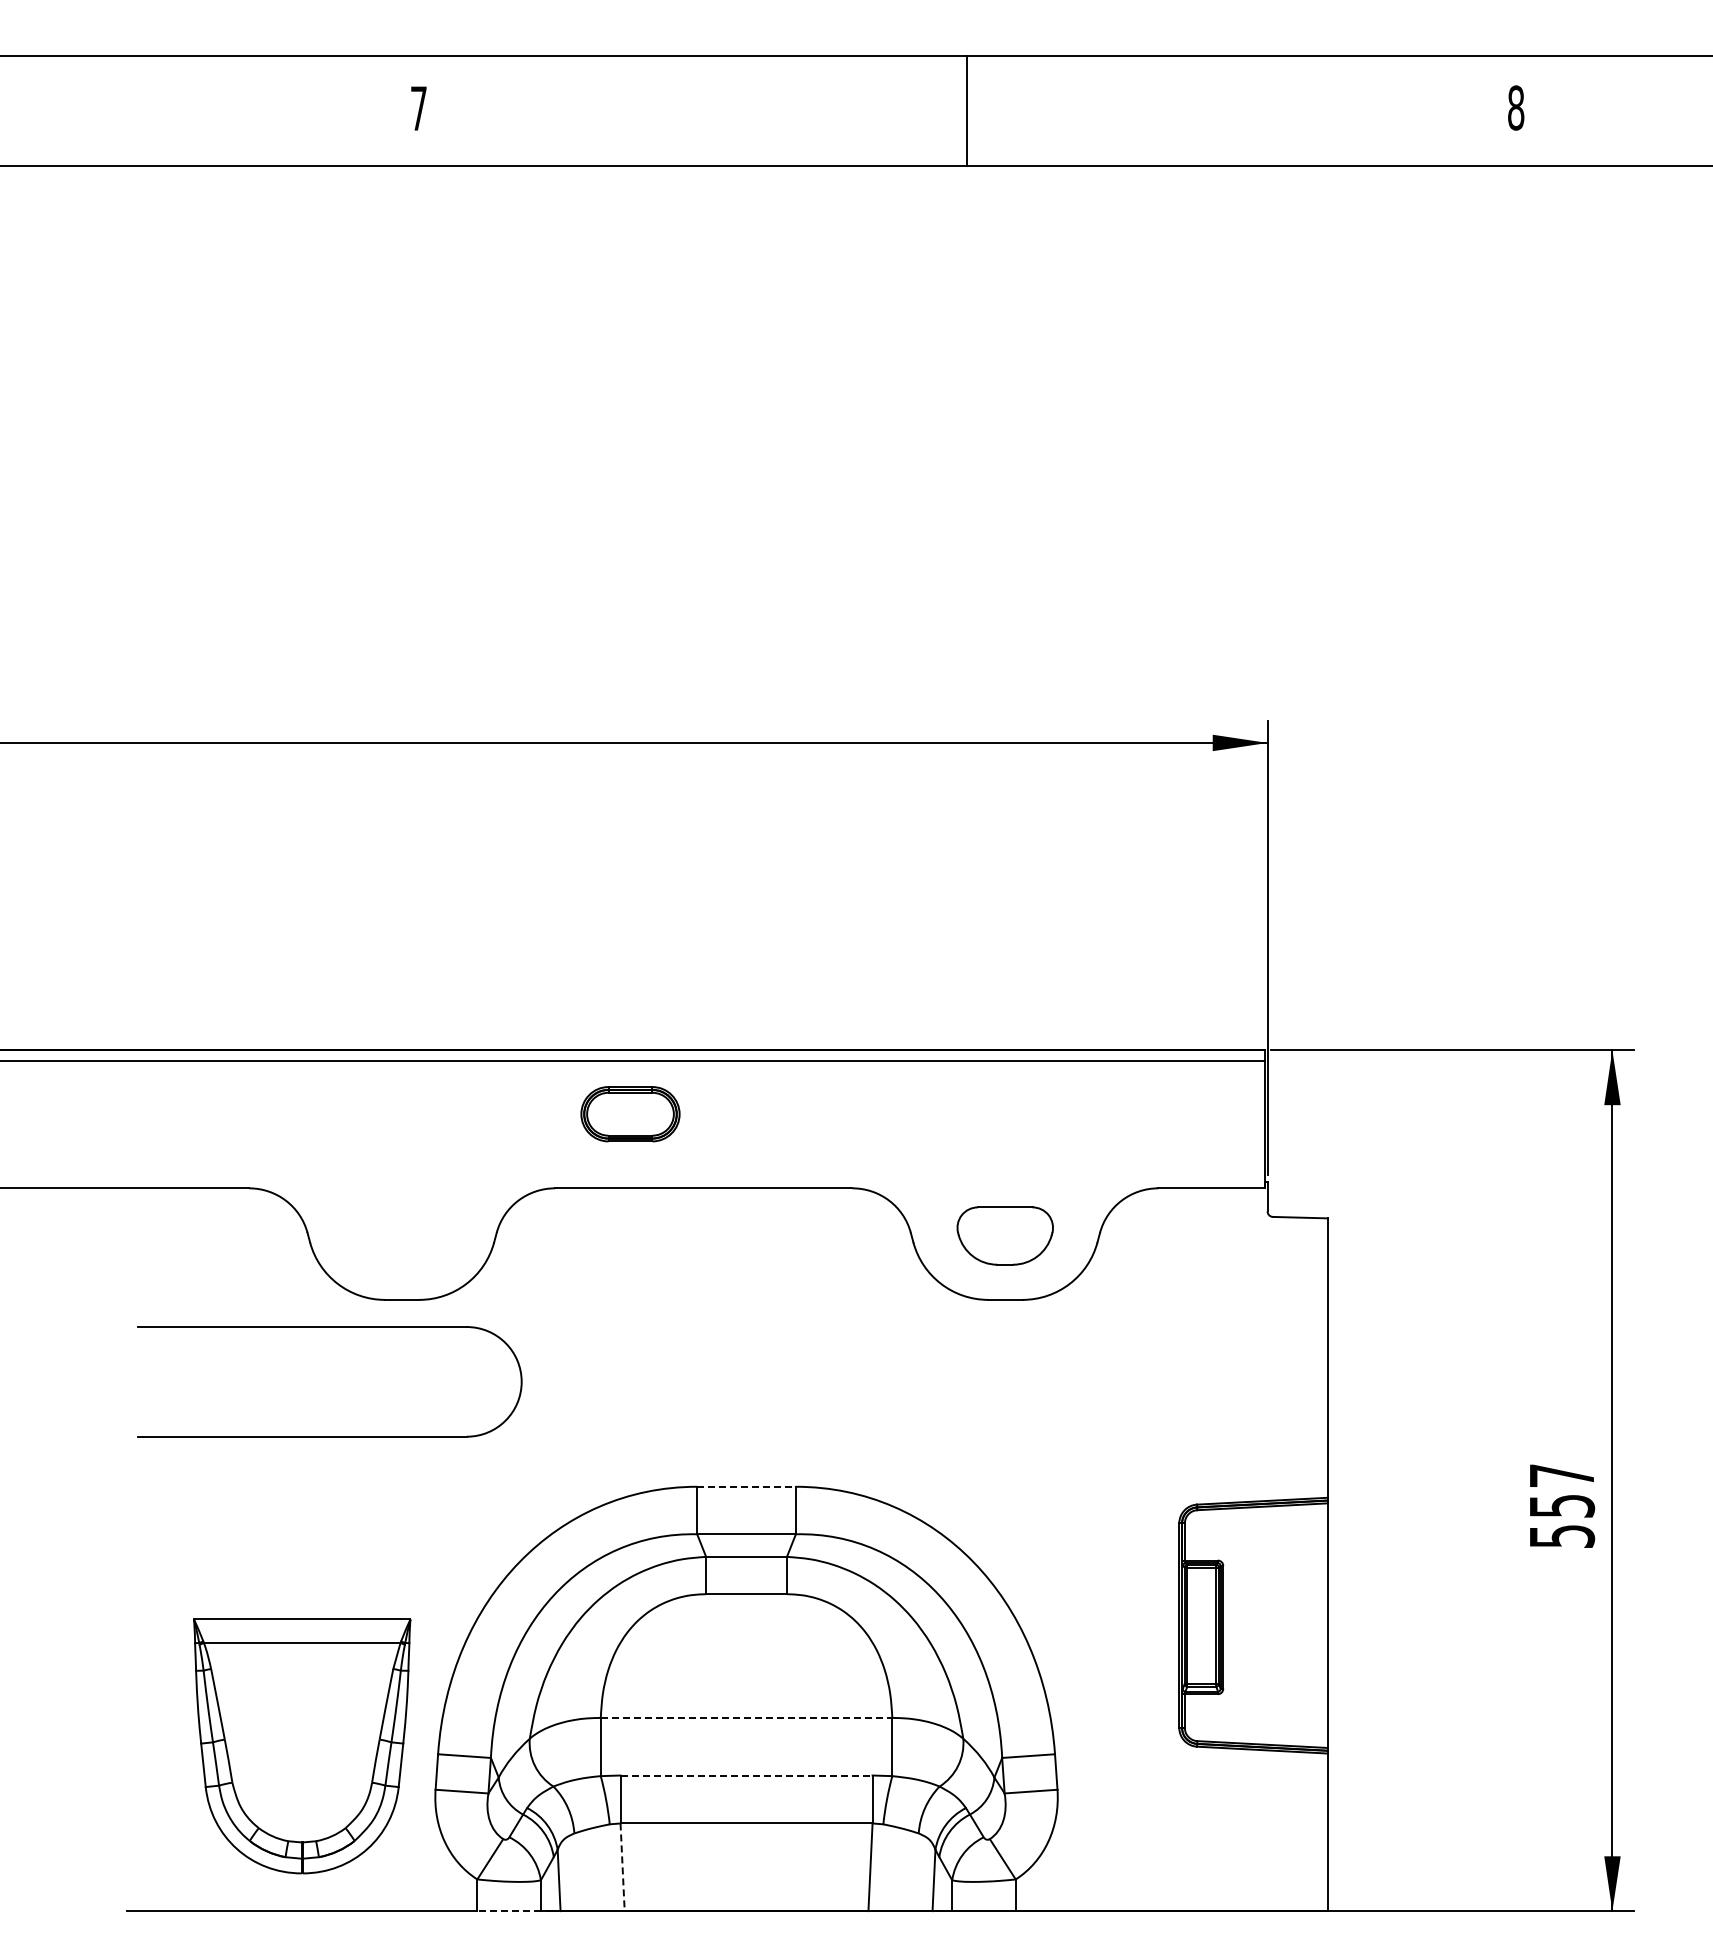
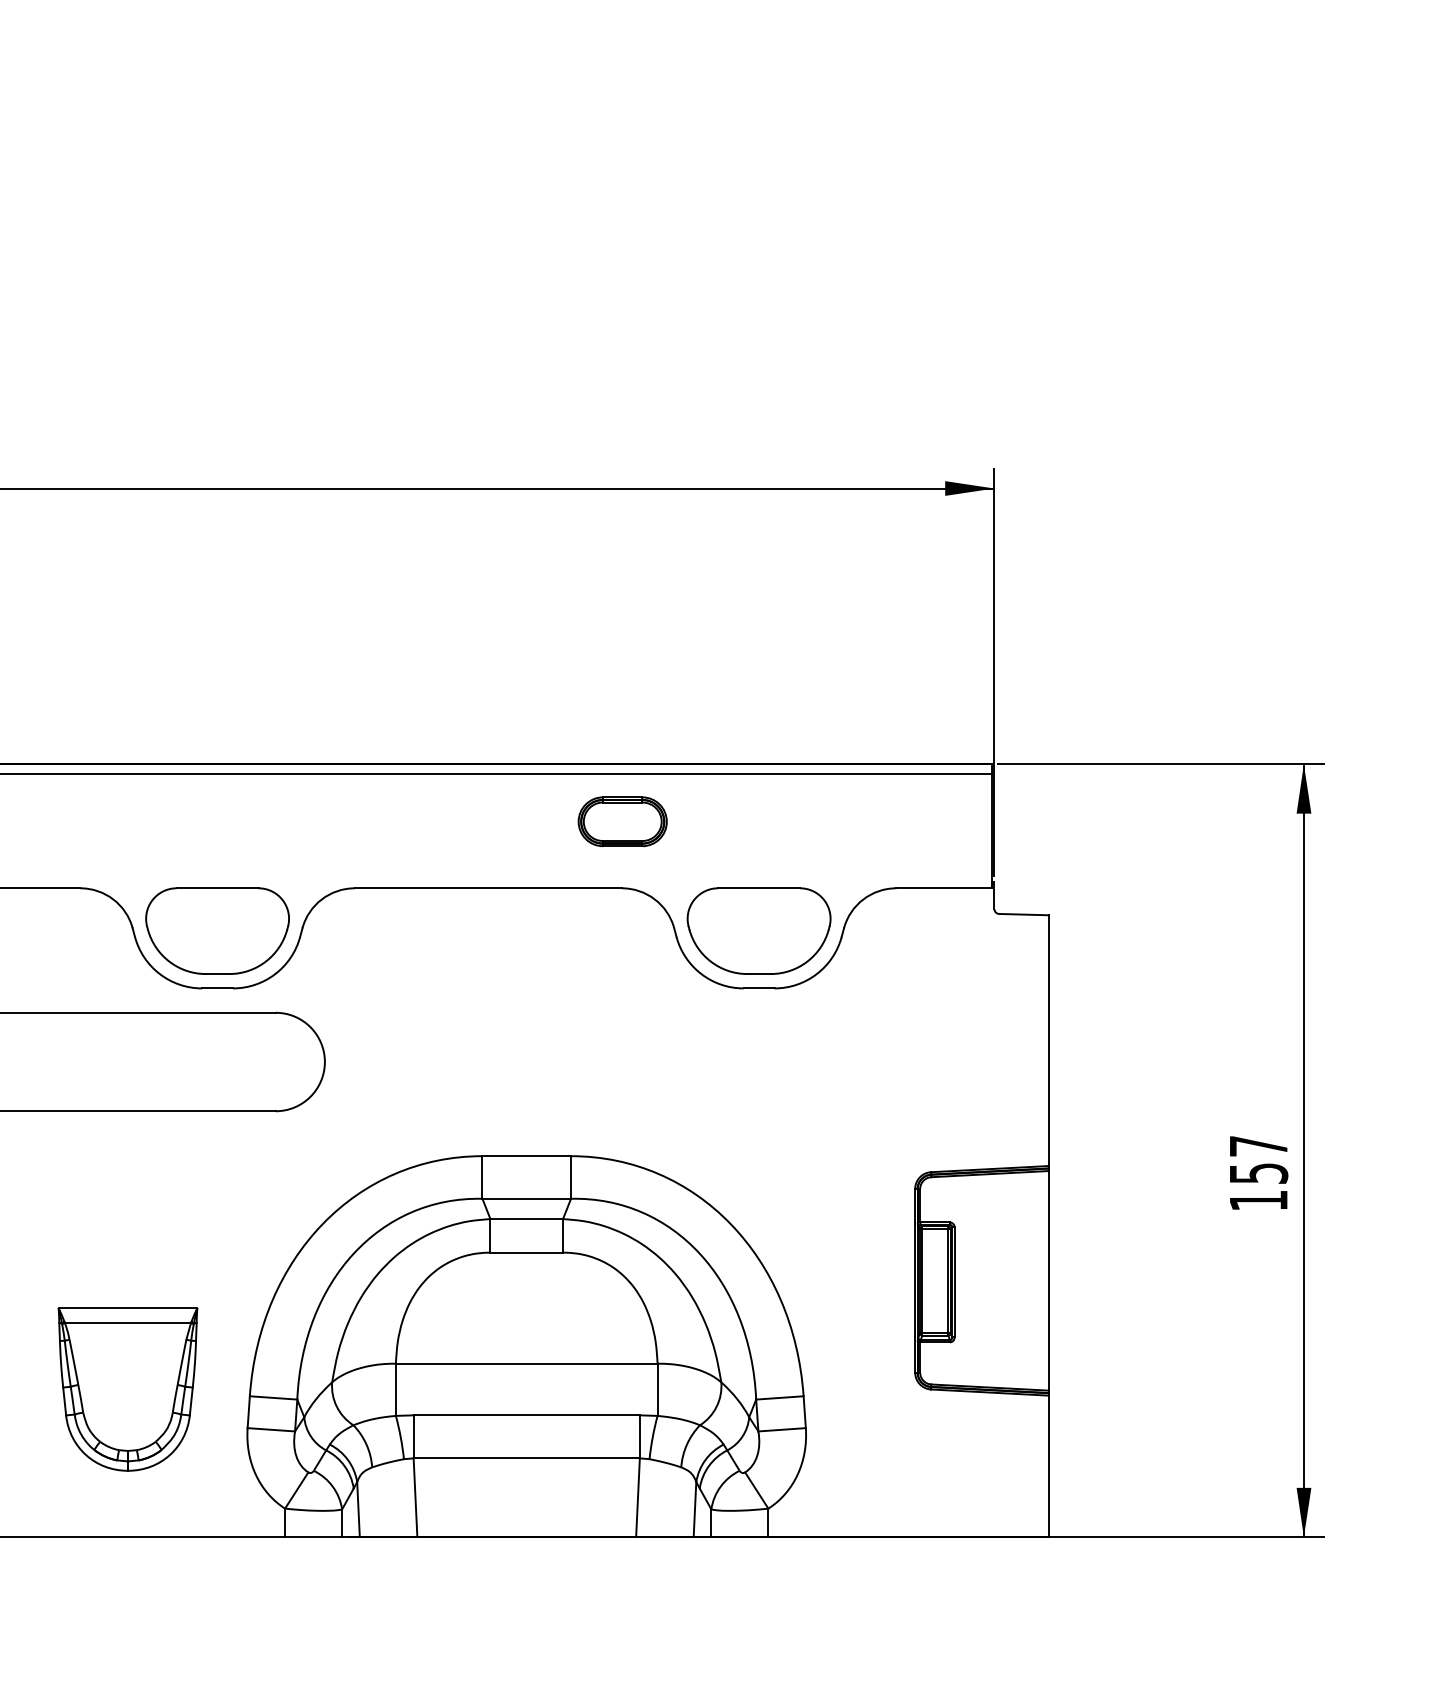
part: (630, 1114) -> (622, 822), moved
part: (401, 1235) -> (217, 930), added
part: (1004, 1235) -> (758, 930), size x1.67
line: (747, 1486) -> (527, 1155), dashed -> solid
text: (1562, 1536) -> (1259, 1200), 557 -> 157
line: (746, 1717) -> (526, 1363), dashed -> solid
part: (302, 1746) -> (128, 1389), size x0.71
line: (747, 1775) -> (527, 1415), dashed -> solid
line: (622, 1867) -> (415, 1497), dashed -> solid
line: (509, 1911) -> (313, 1537), dashed -> solid

